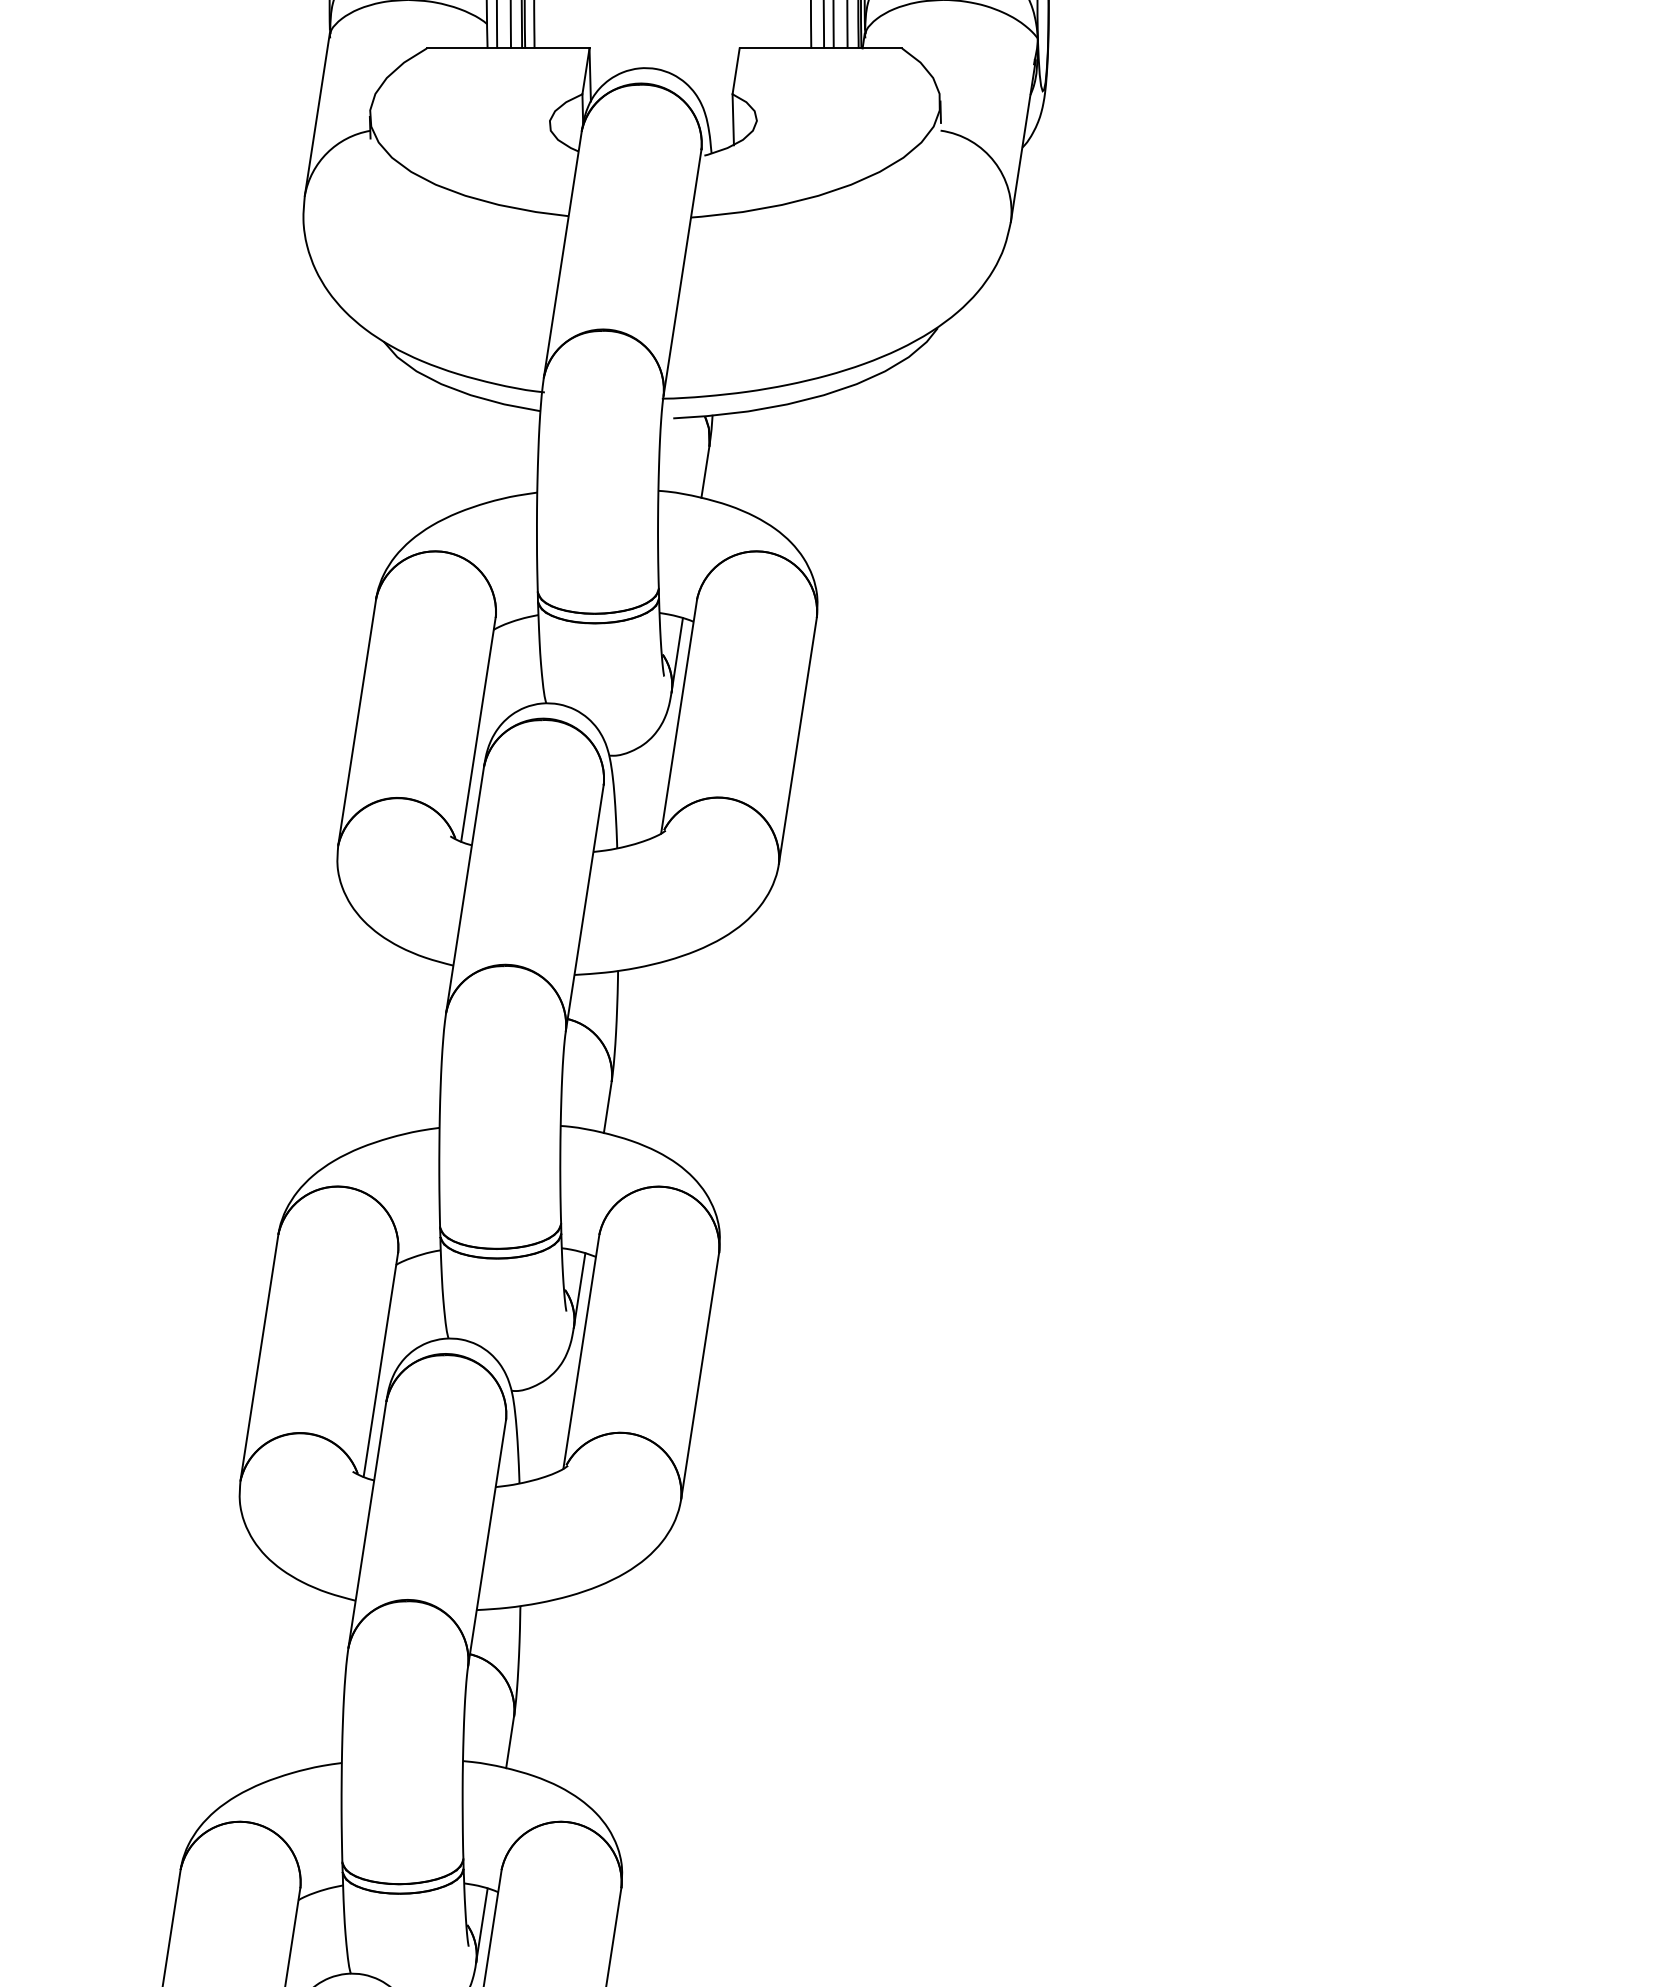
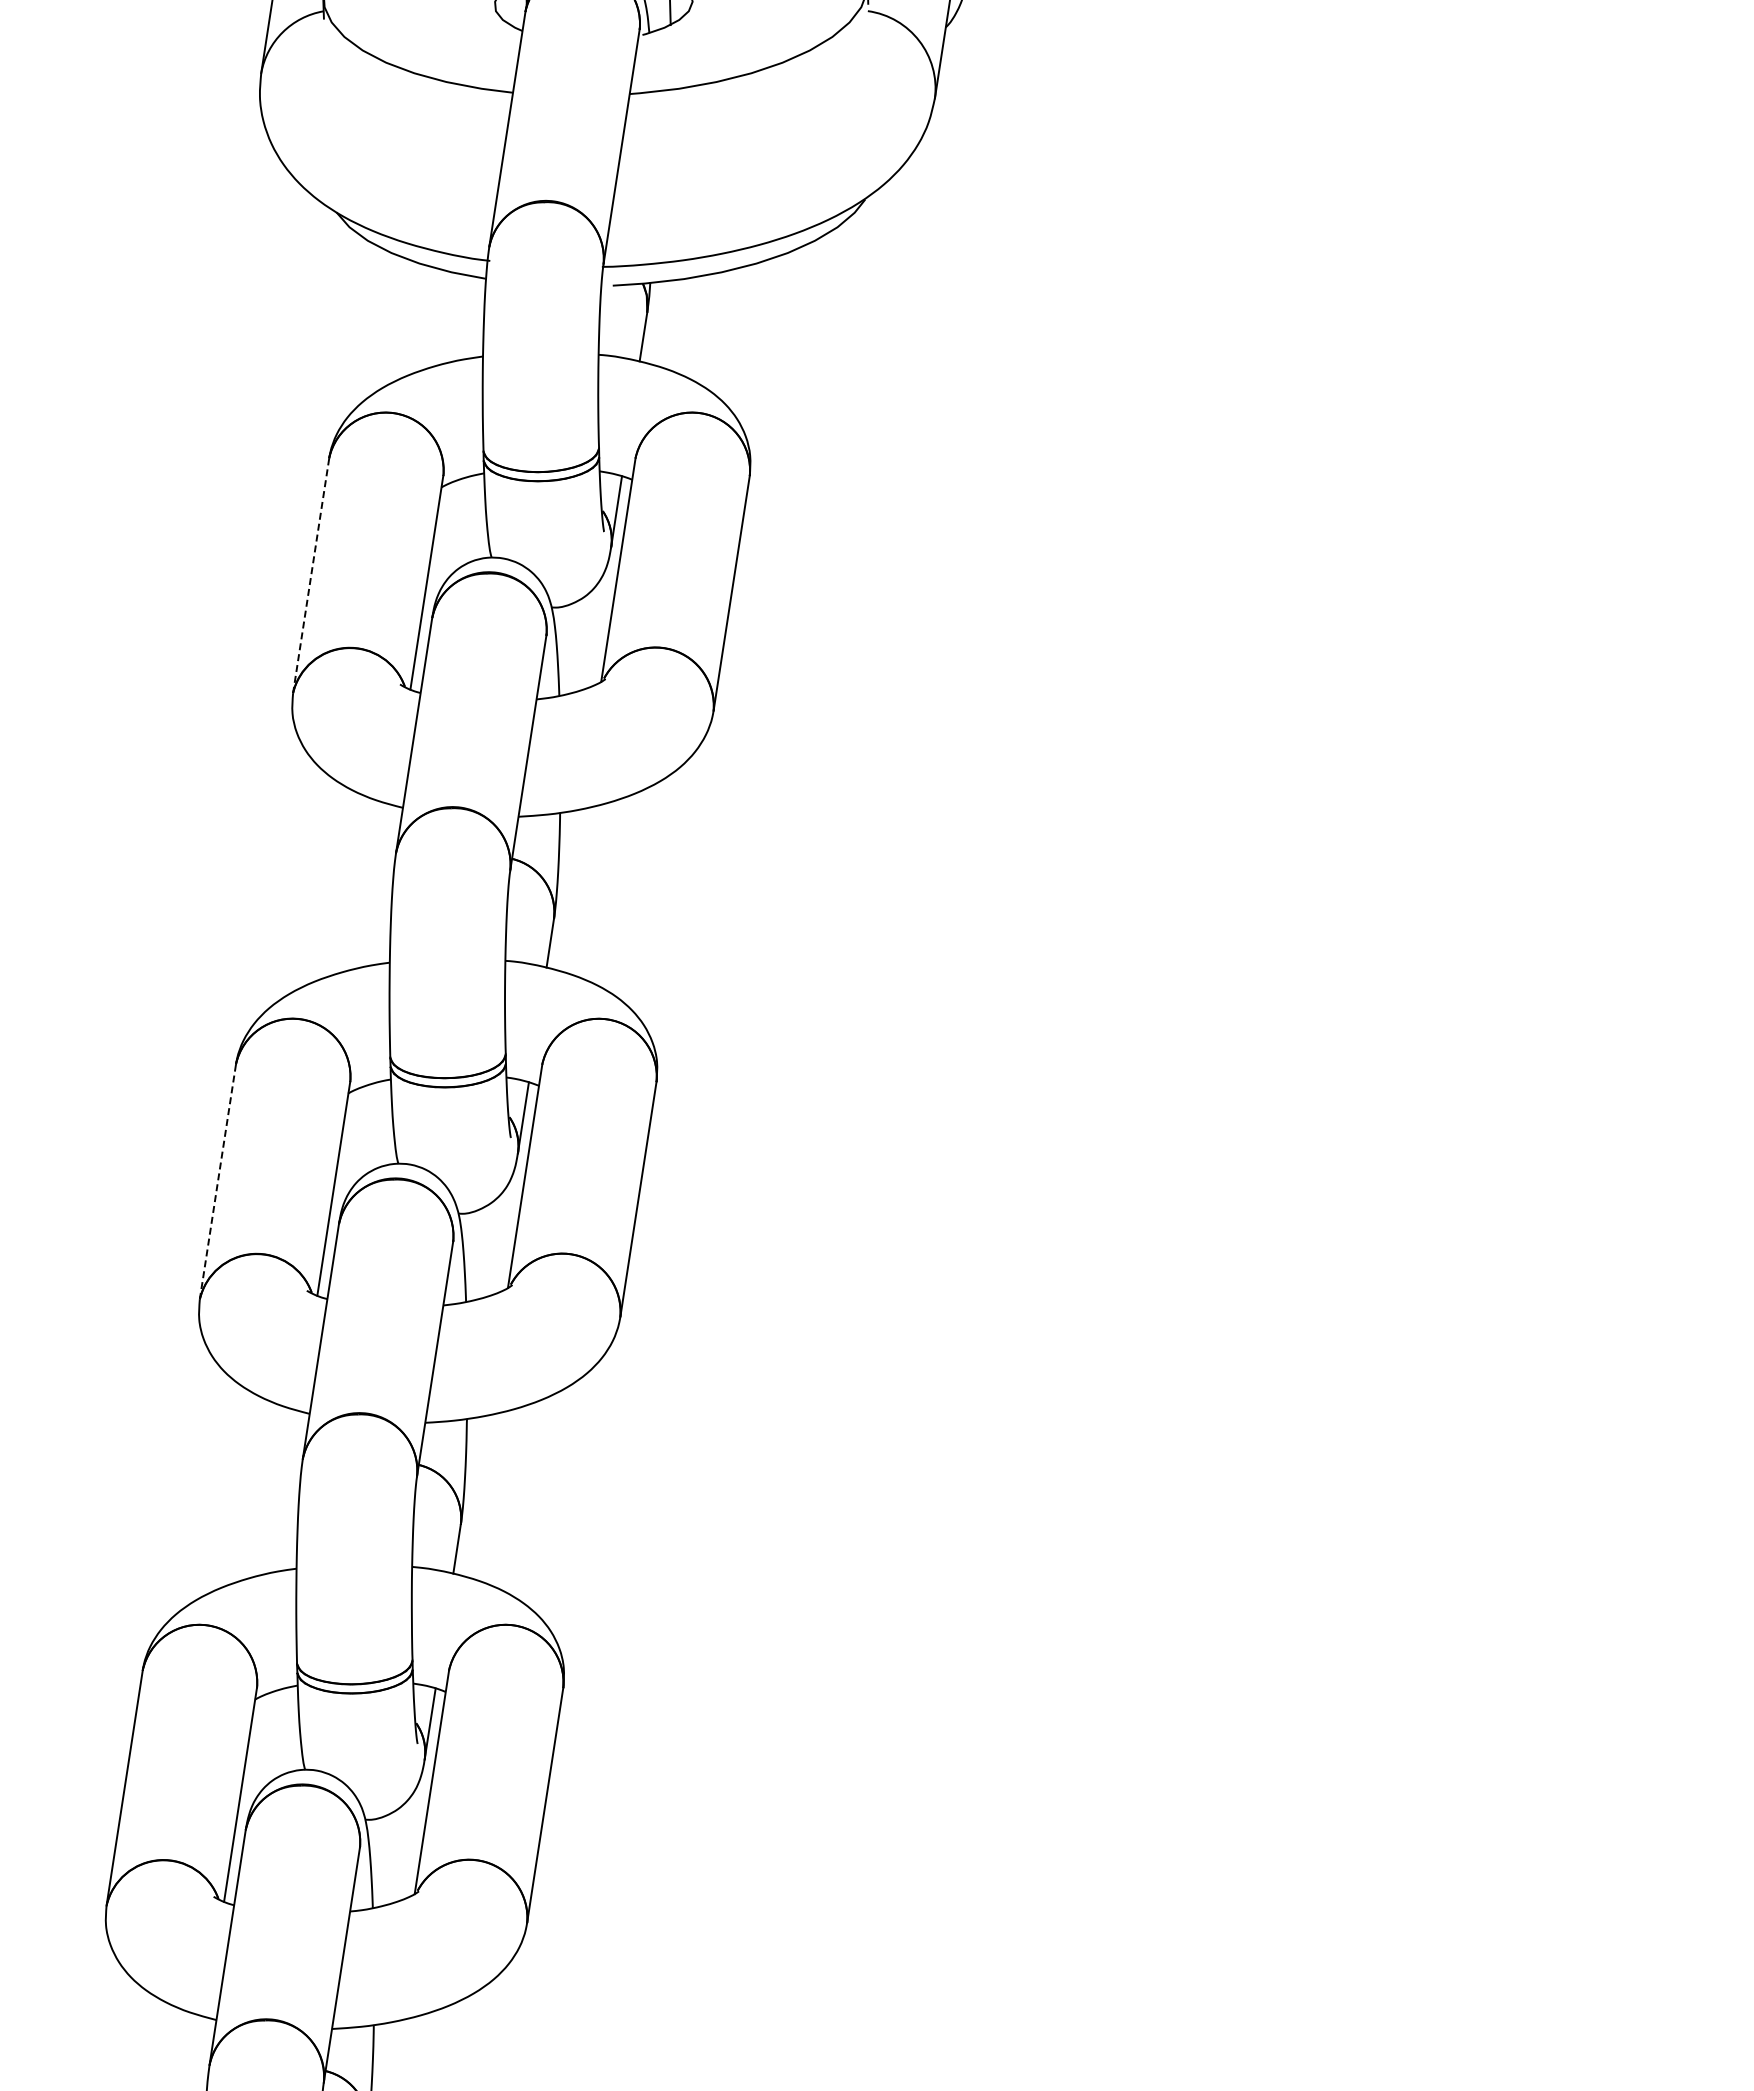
line: (357, 722) -> (311, 575), solid -> dashed
line: (259, 1358) -> (217, 1182), solid -> dashed

